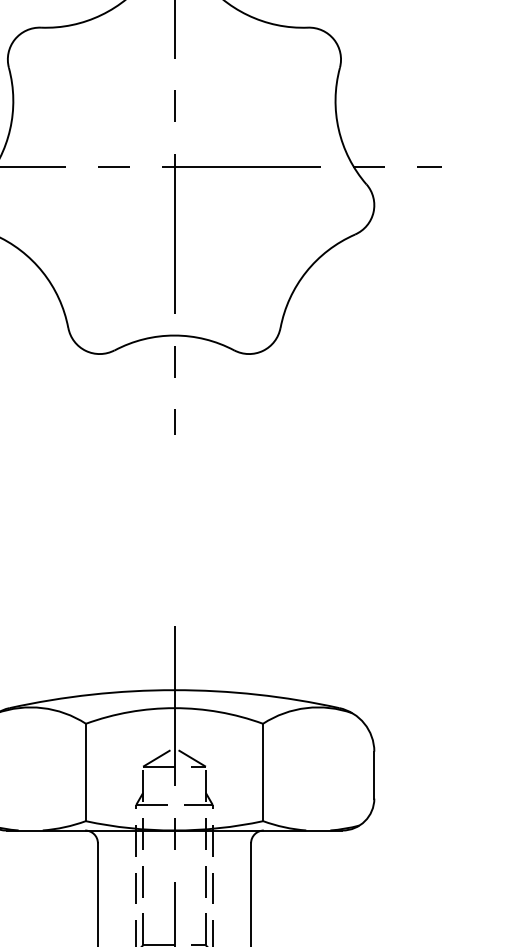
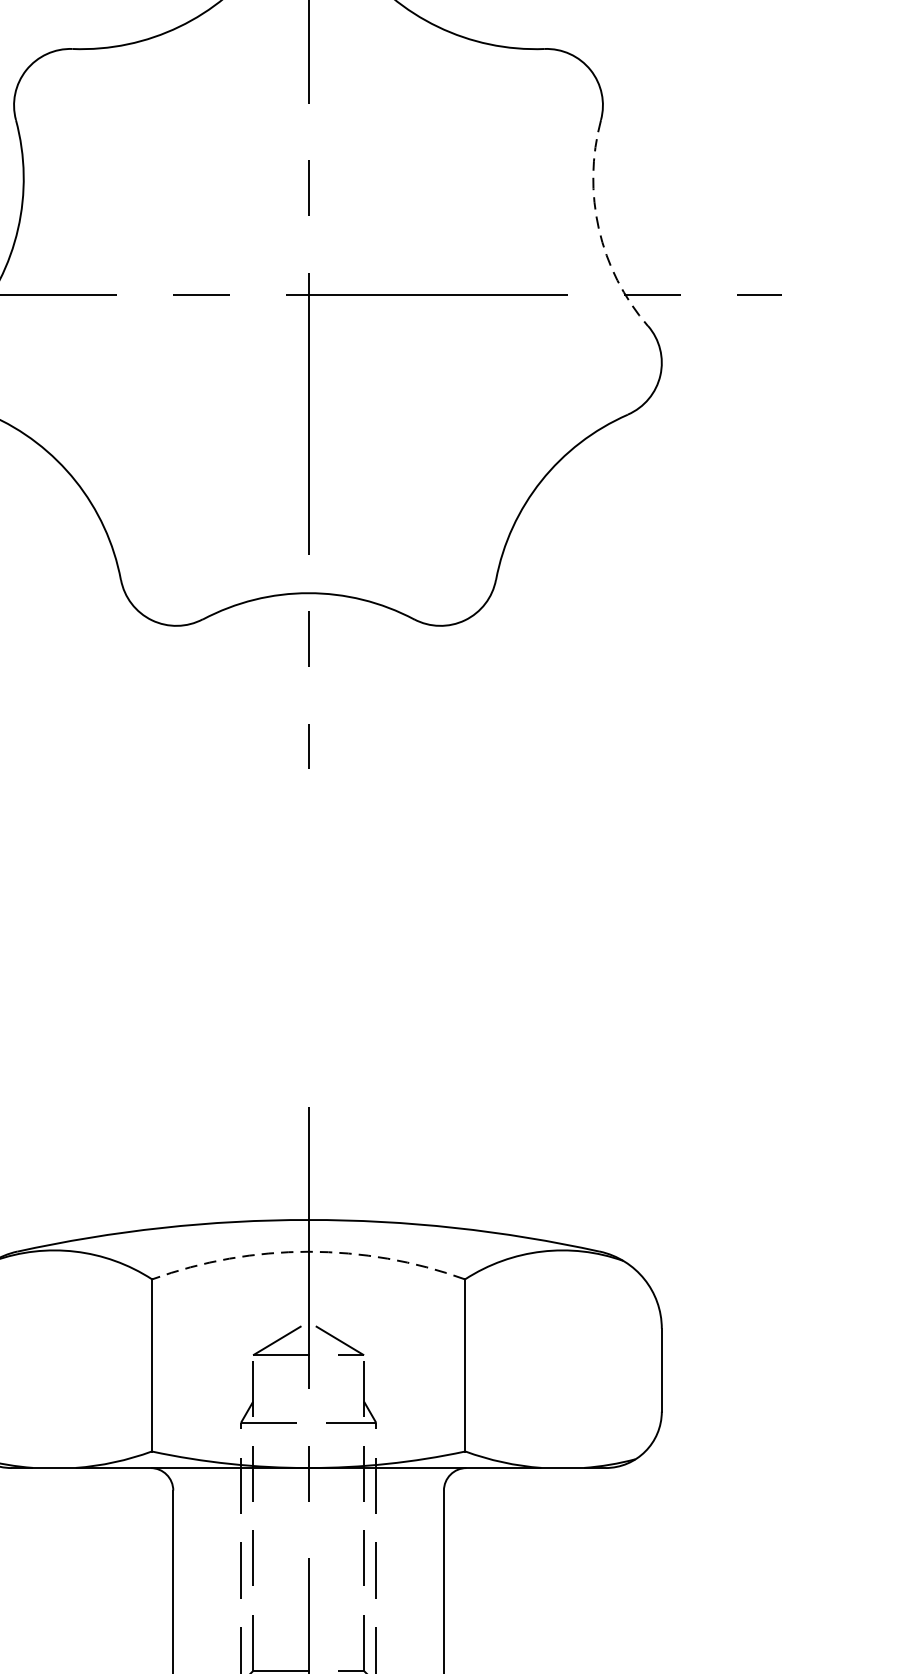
arc: (338, 129) -> (598, 228), solid -> dashed
arc: (174, 708) -> (308, 1252), solid -> dashed

